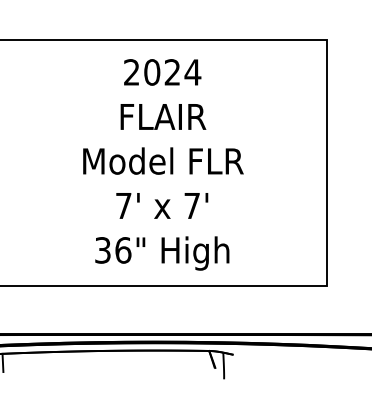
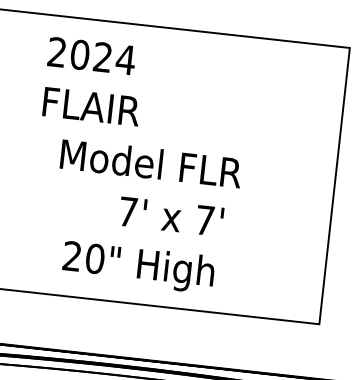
text: (162, 72) -> (91, 56), moved
text: (163, 116) -> (91, 106), moved
text: (162, 205) -> (171, 216), moved
text: (113, 250) -> (84, 257), 36" -> 20"

